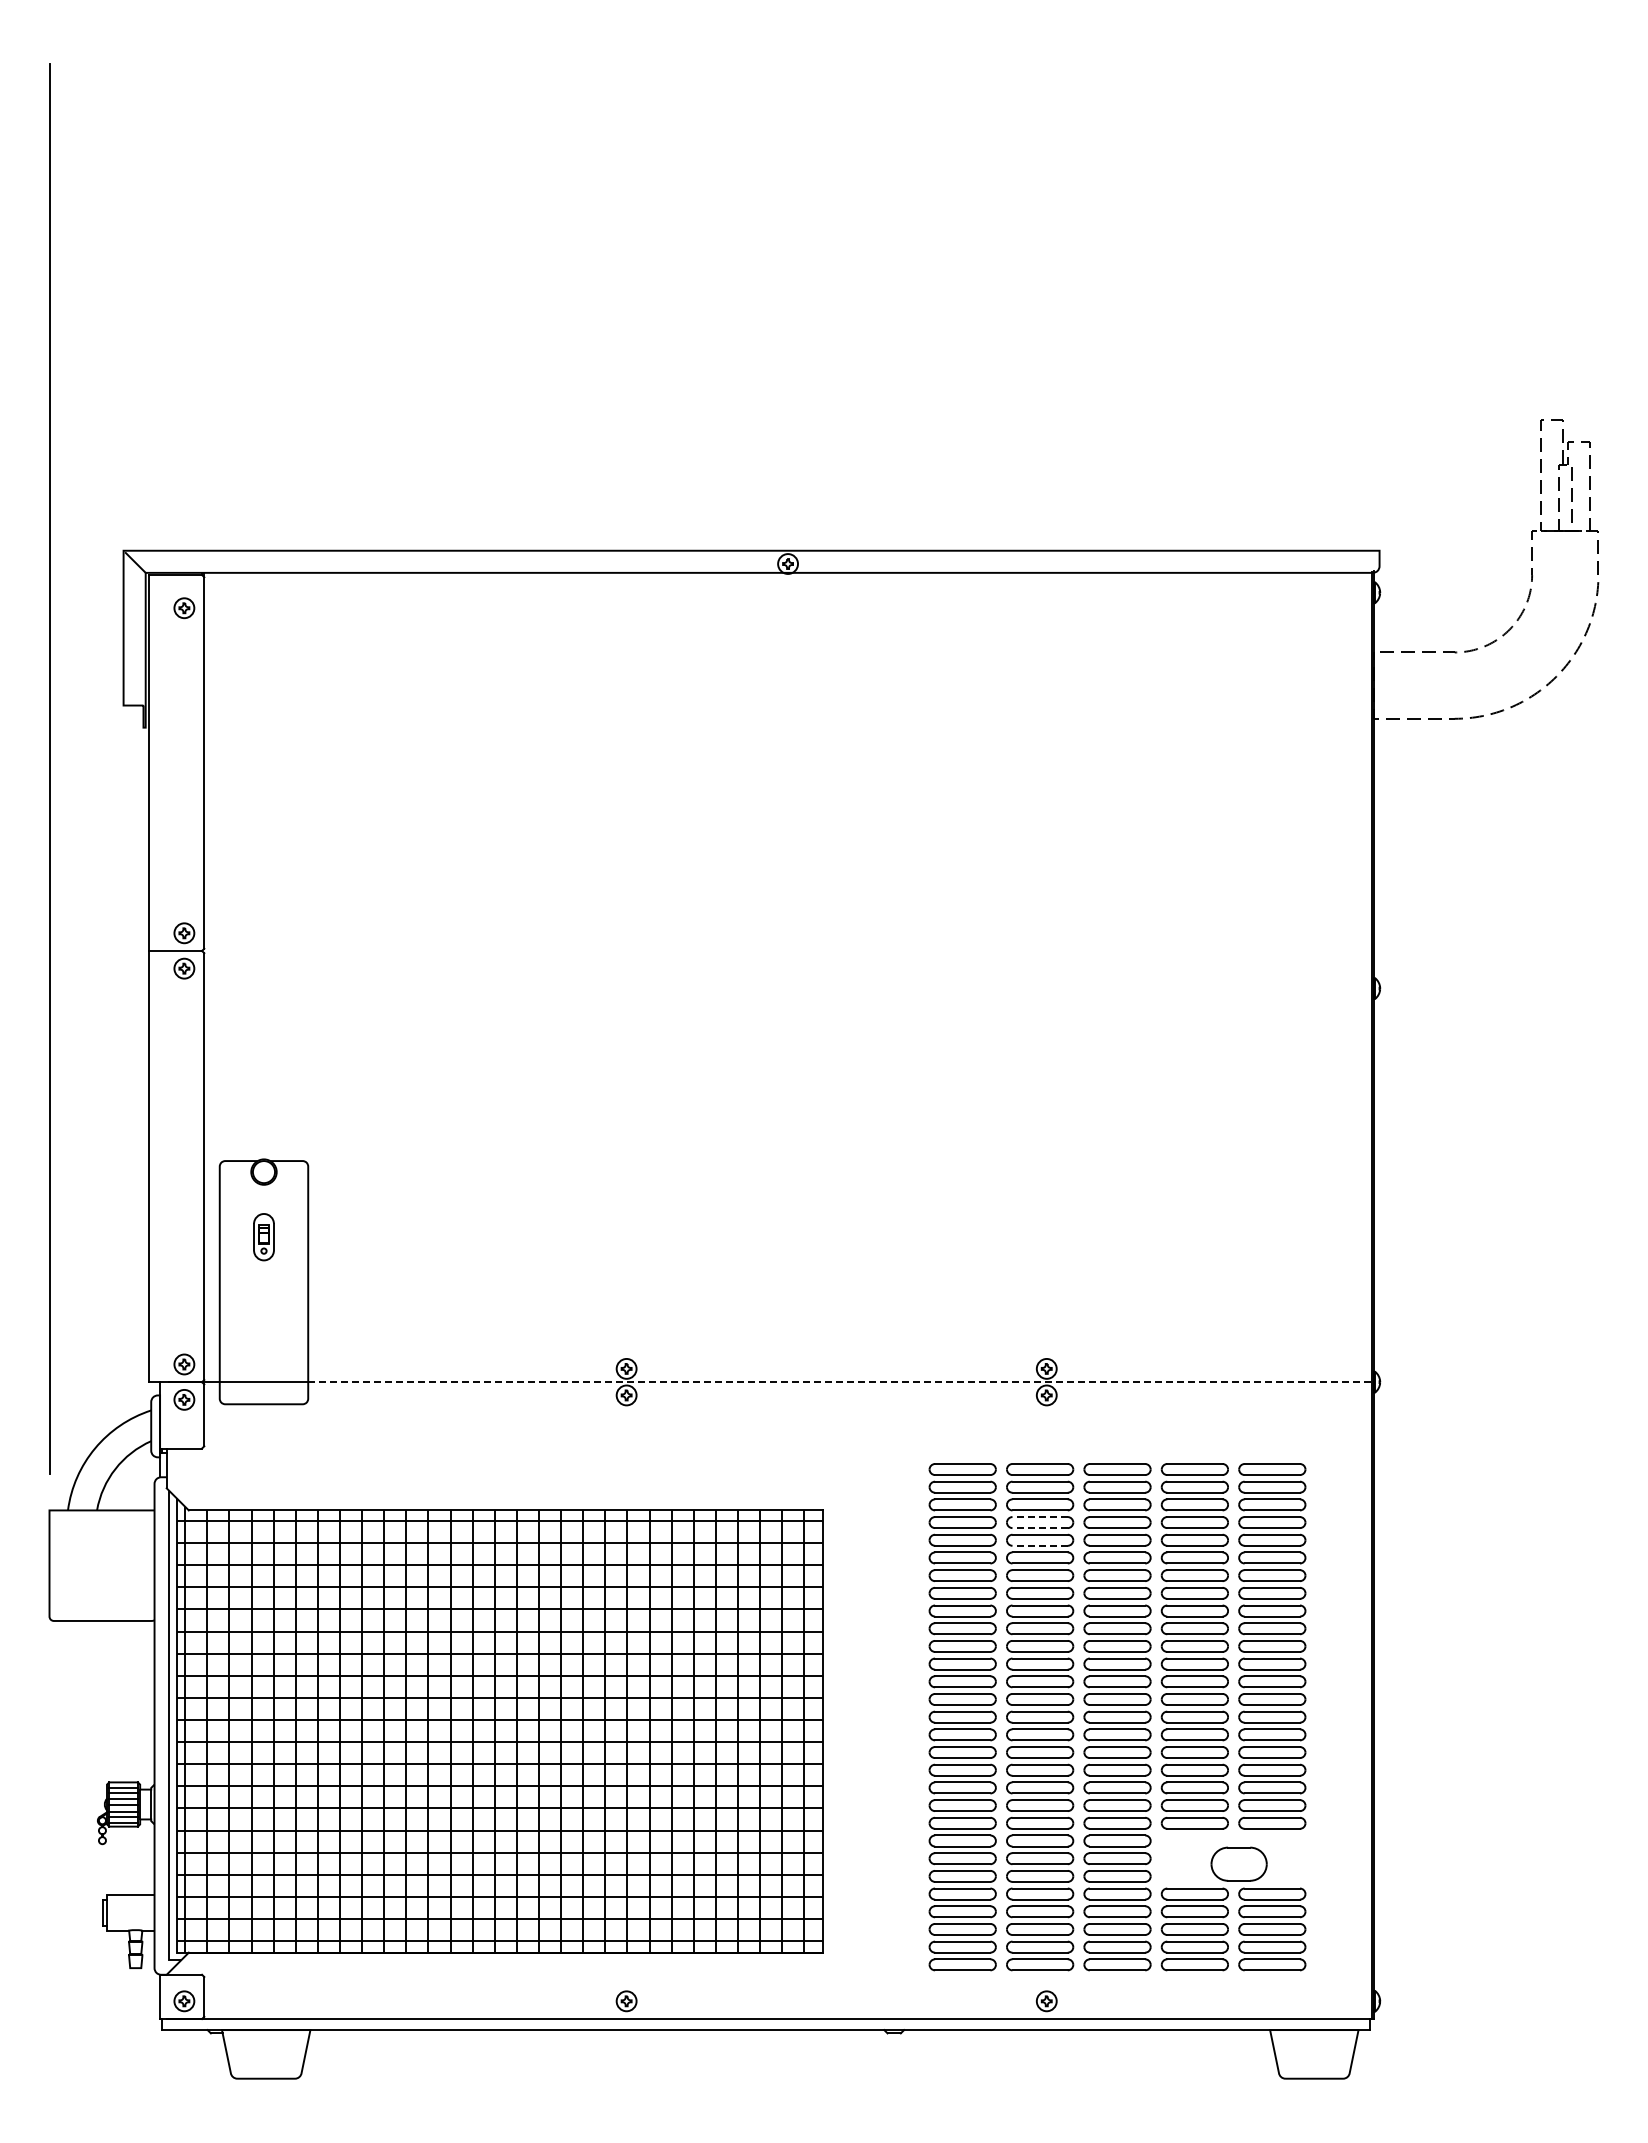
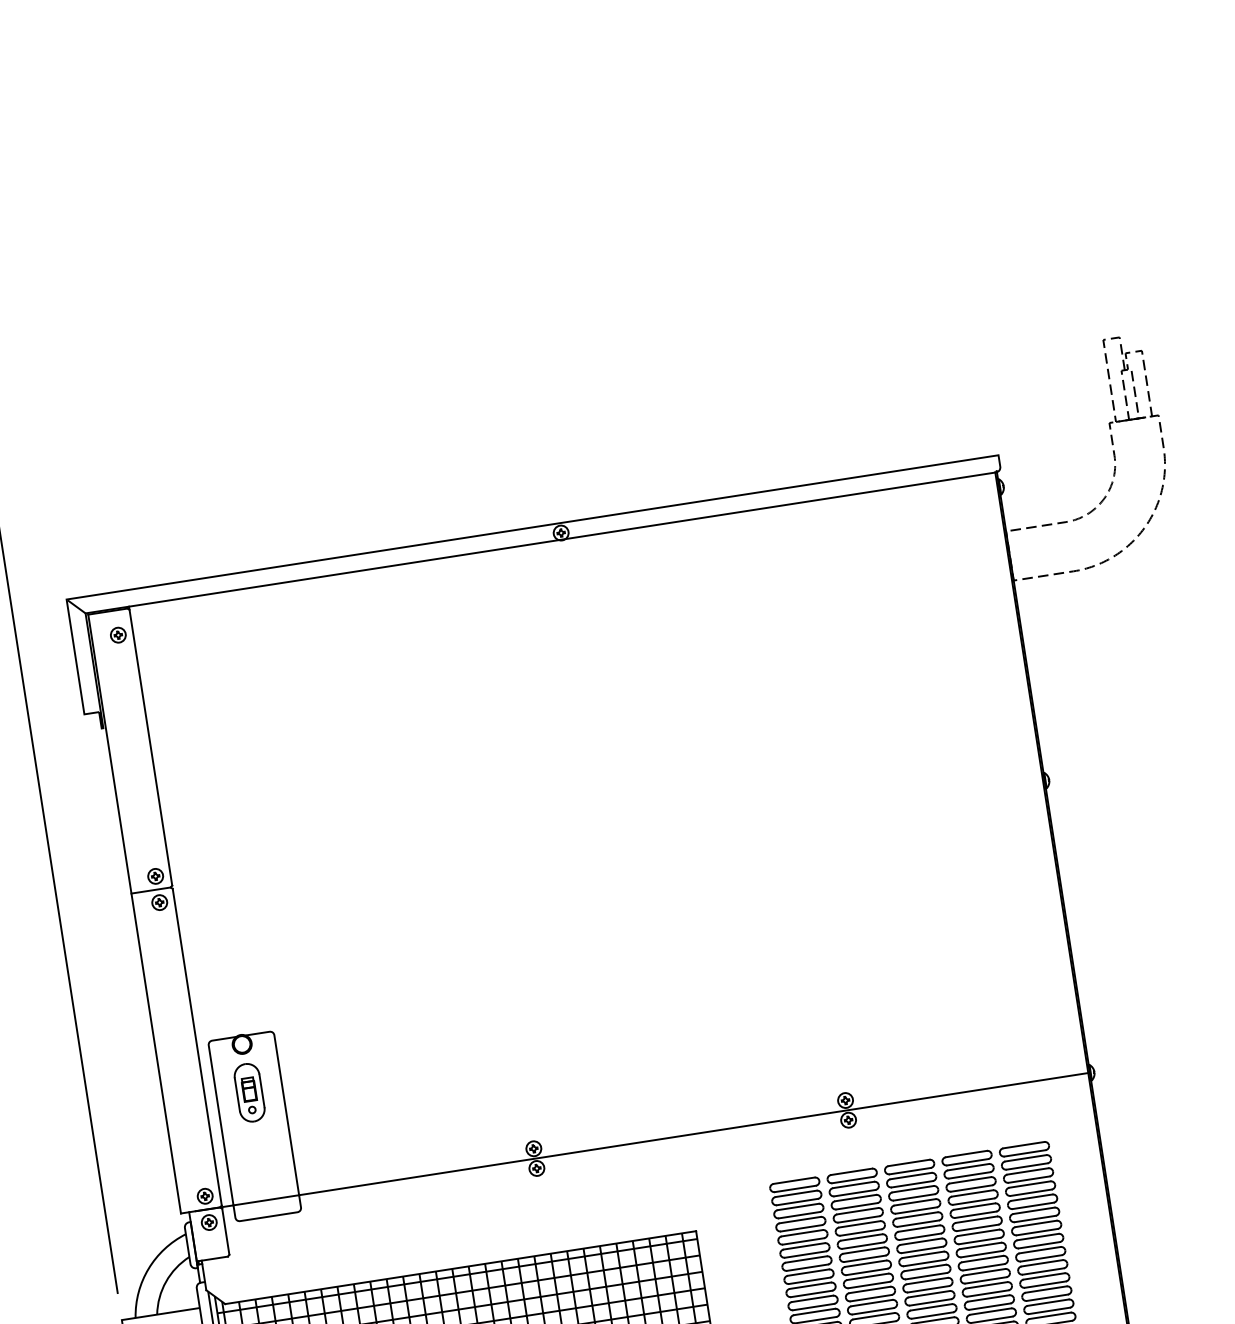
part: (263, 1236) -> (249, 1092), size x1.67
line: (840, 1382) -> (694, 1134), dashed -> solid
line: (1040, 1517) -> (857, 1211), dashed -> solid
line: (1040, 1528) -> (859, 1219), dashed -> solid
line: (1040, 1545) -> (861, 1232), dashed -> solid

